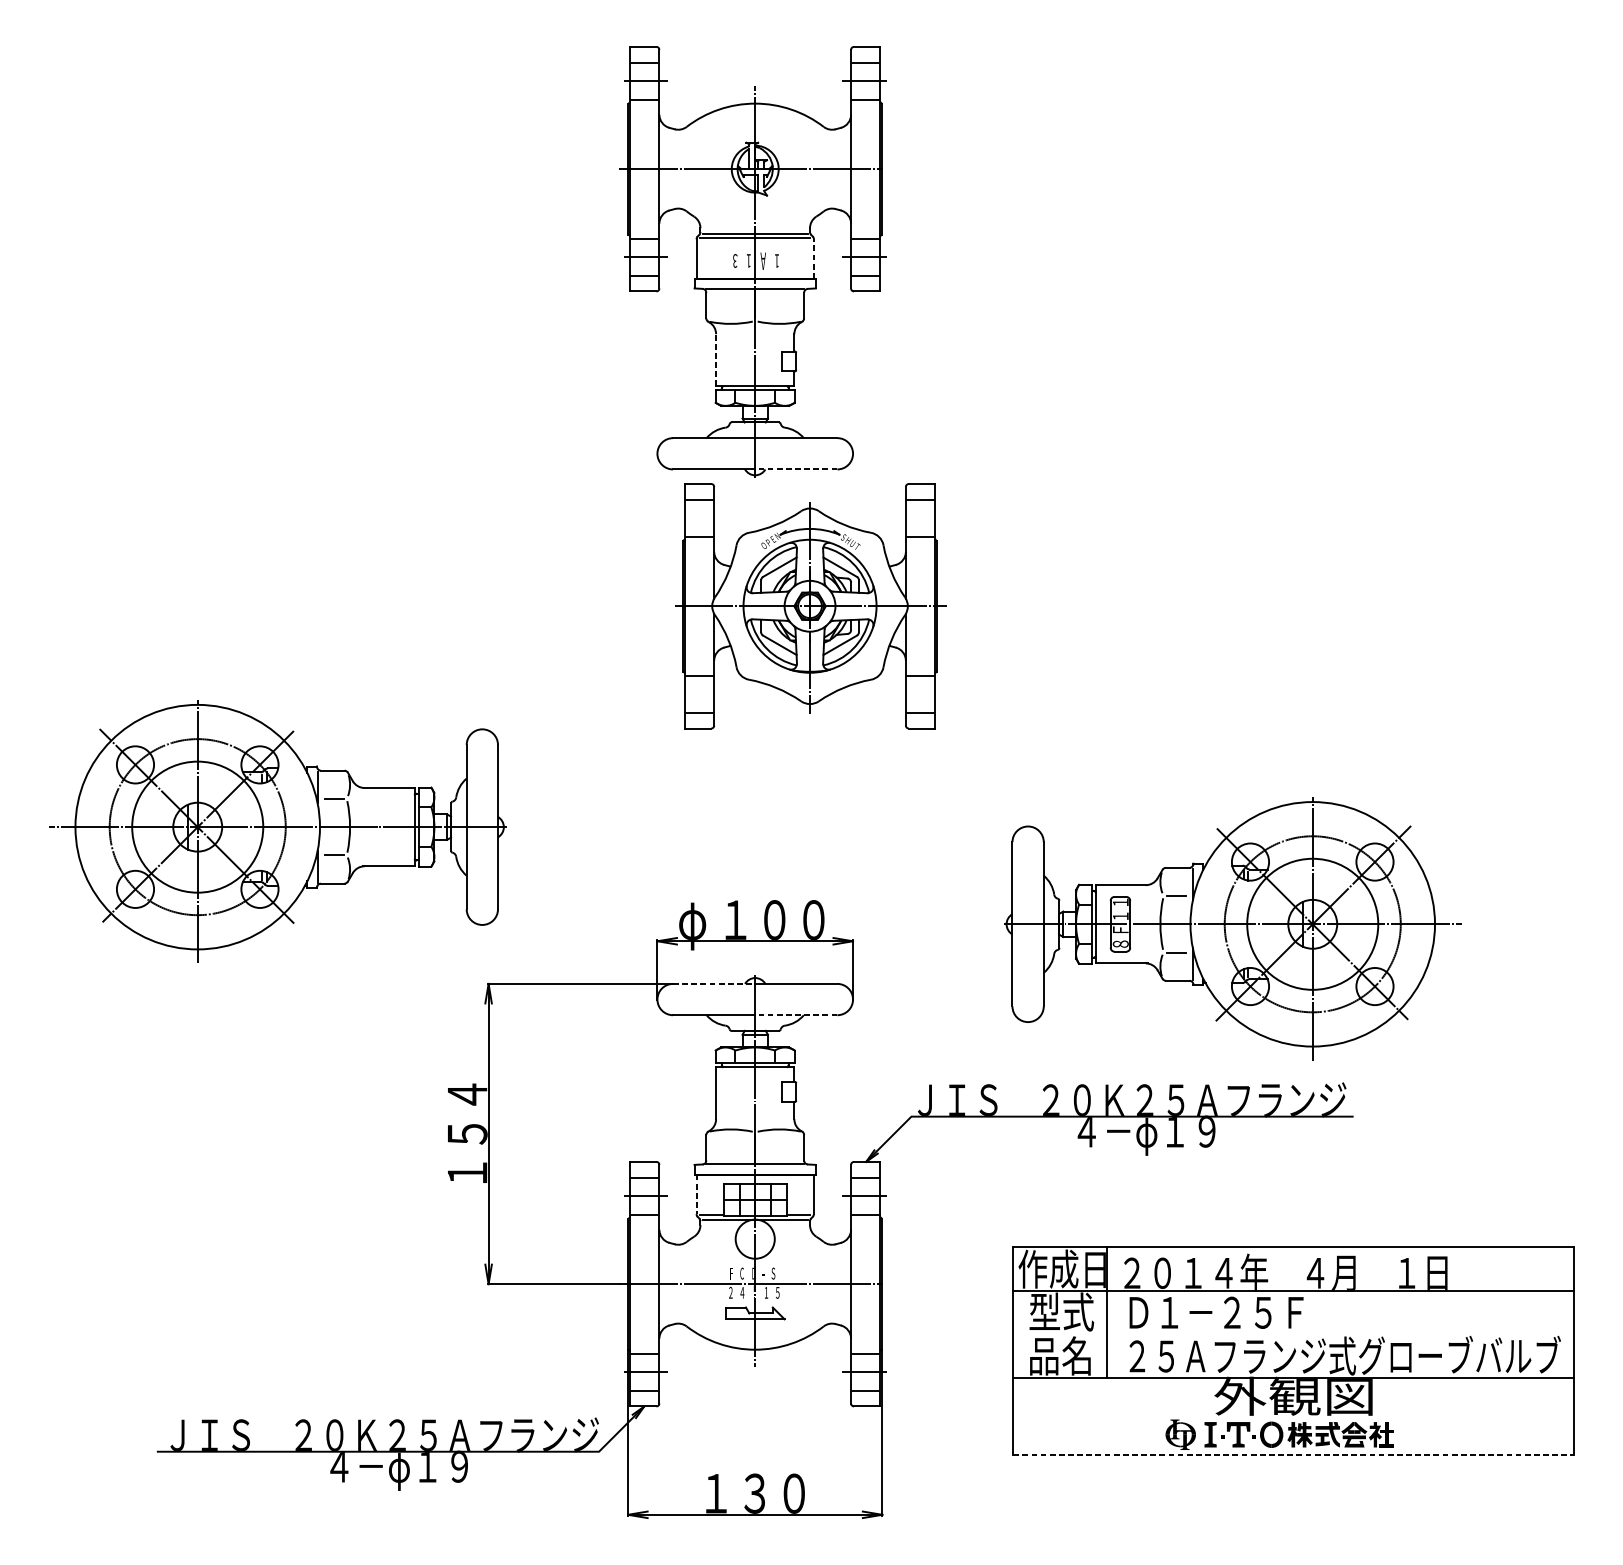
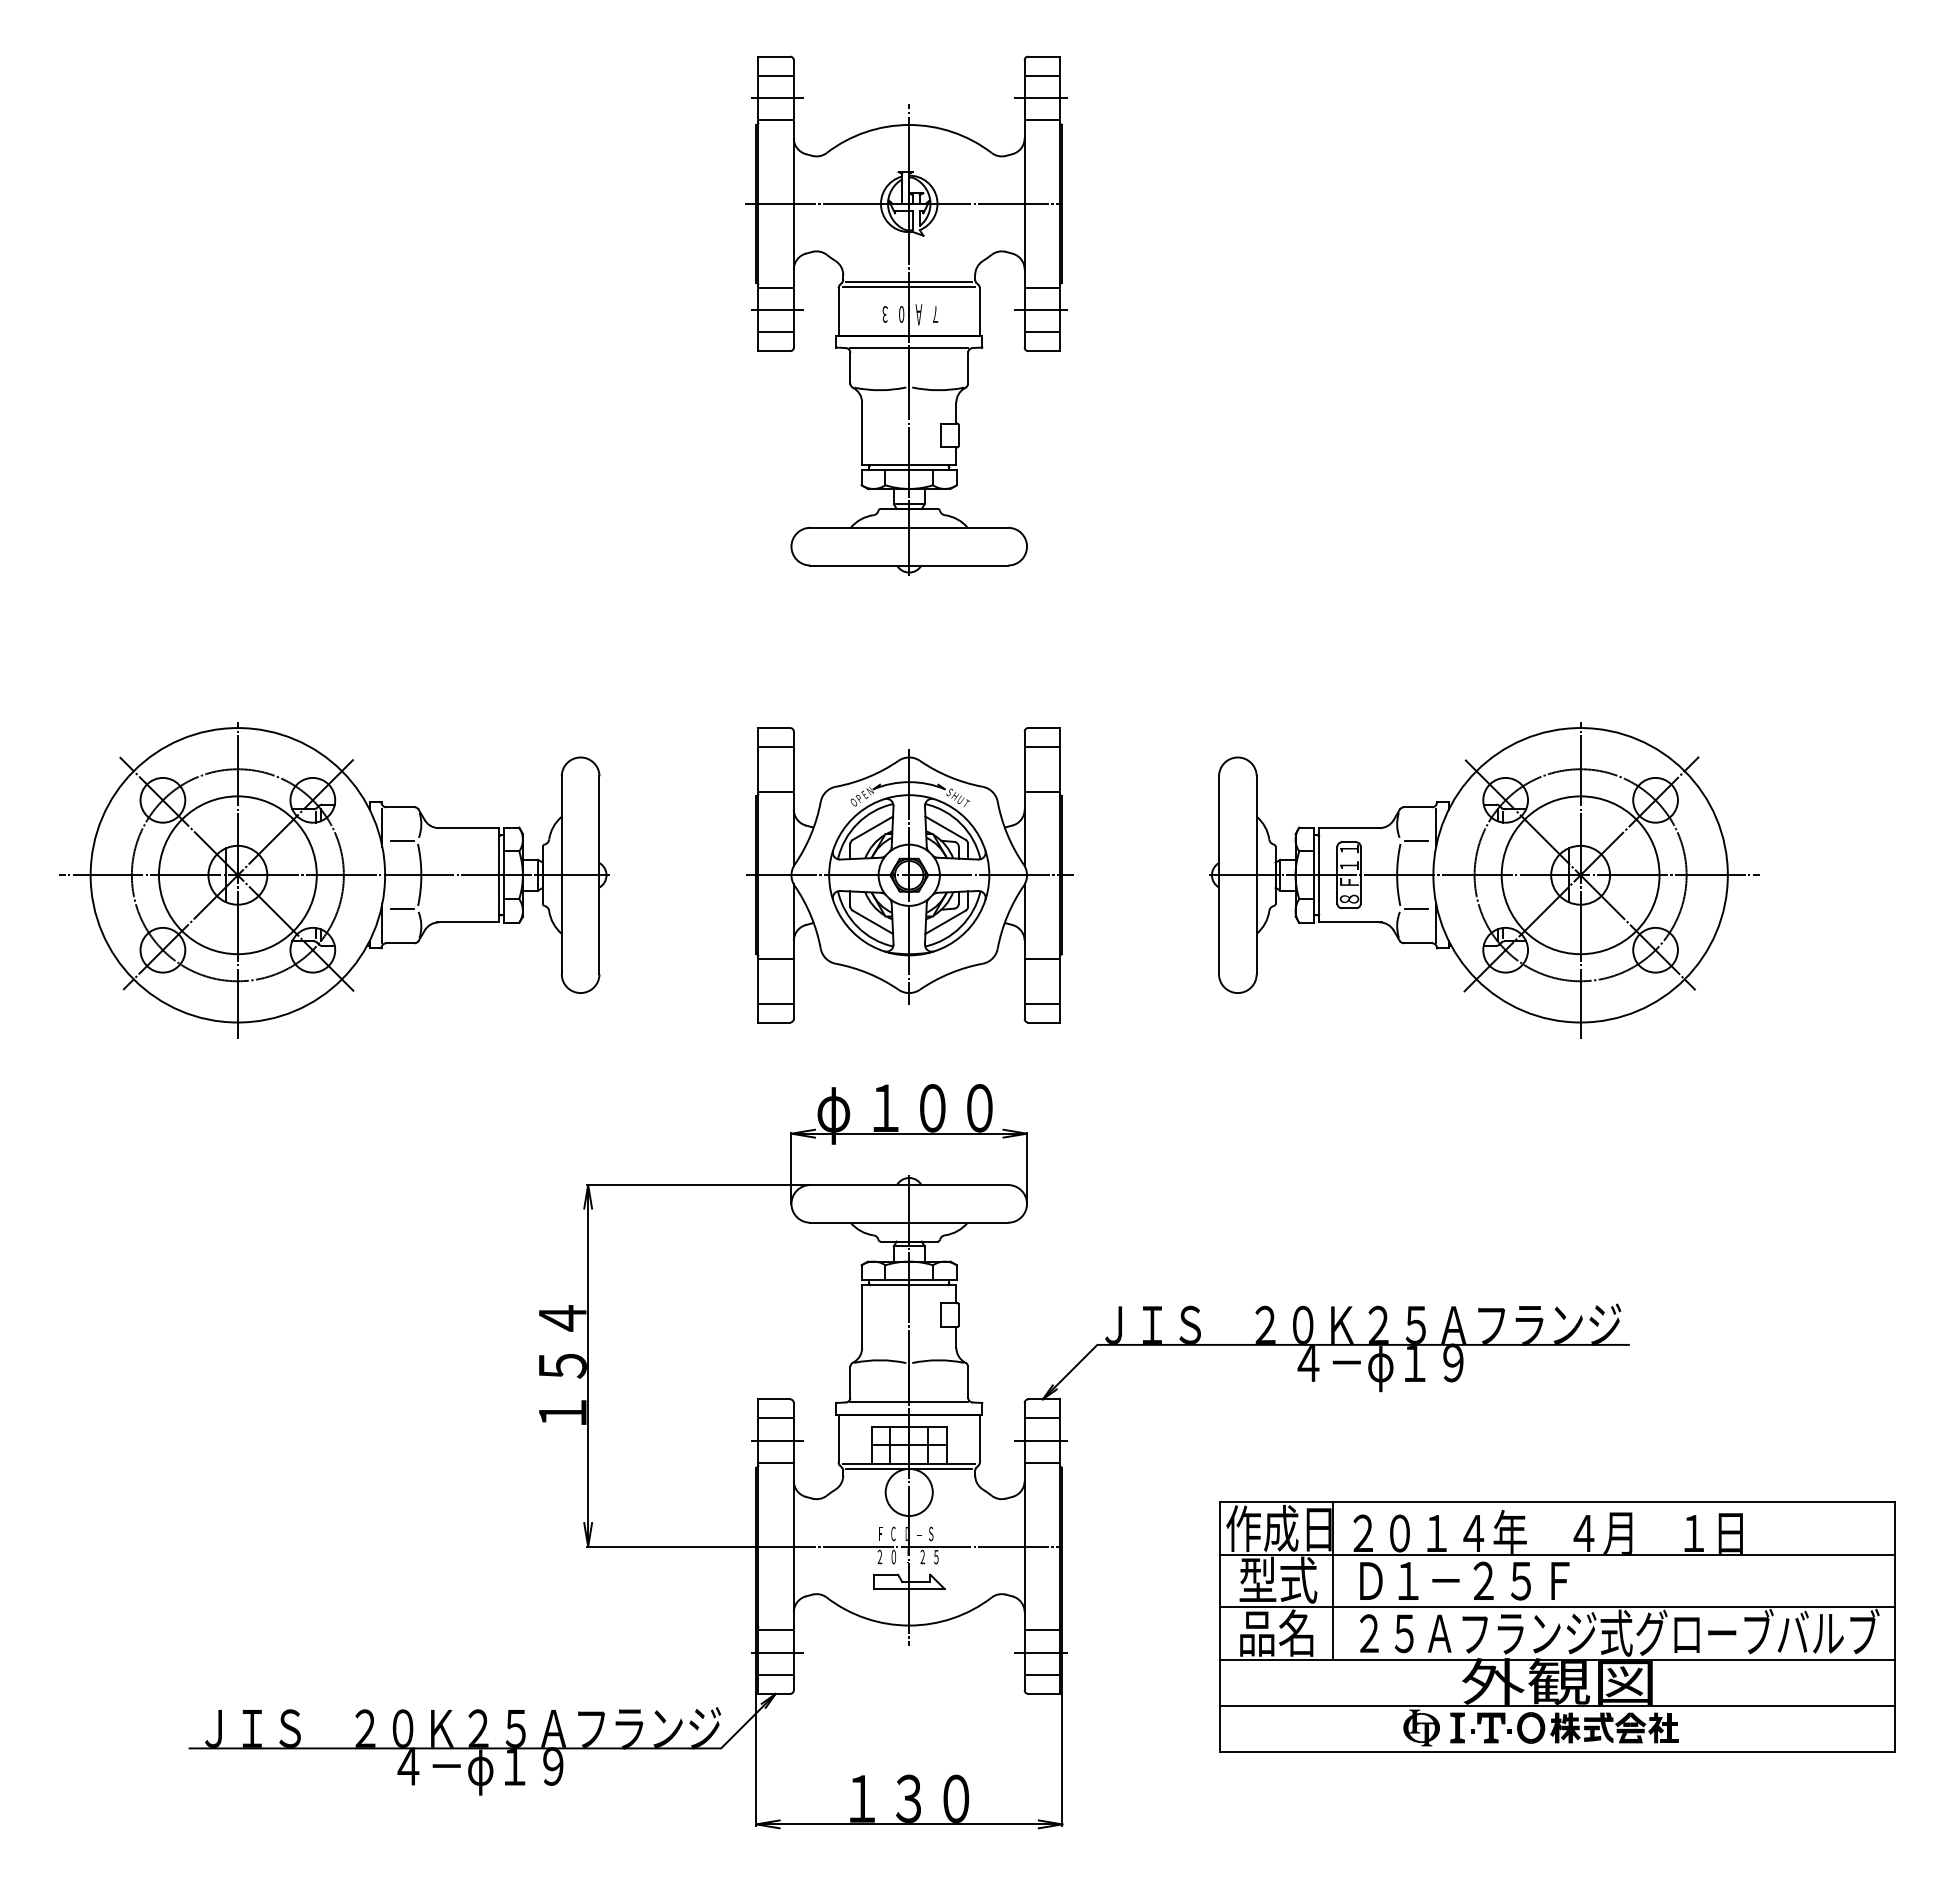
line: (813, 259) -> (979, 312), dashed -> solid
text: (748, 261) -> (901, 314), 1 -> 0
text: (777, 261) -> (935, 314), 1 -> 7
line: (716, 359) -> (862, 433), dashed -> solid
line: (796, 469) -> (958, 565), dashed -> solid
part: (810, 606) -> (909, 875), moved
part: (277, 831) -> (334, 880), moved
part: (1232, 928) -> (1484, 880), moved
line: (714, 984) -> (860, 1185), dashed -> solid
line: (796, 1015) -> (958, 1222), dashed -> solid
line: (696, 1194) -> (838, 1438), dashed -> solid
text: (742, 1292) -> (893, 1556), 4 -> 0
text: (766, 1292) -> (922, 1556), 1 -> 2
line: (1293, 1334) -> (1557, 1607), added
line: (1293, 1416) -> (1557, 1706), added
line: (1293, 1455) -> (1557, 1752), dashed -> solid

